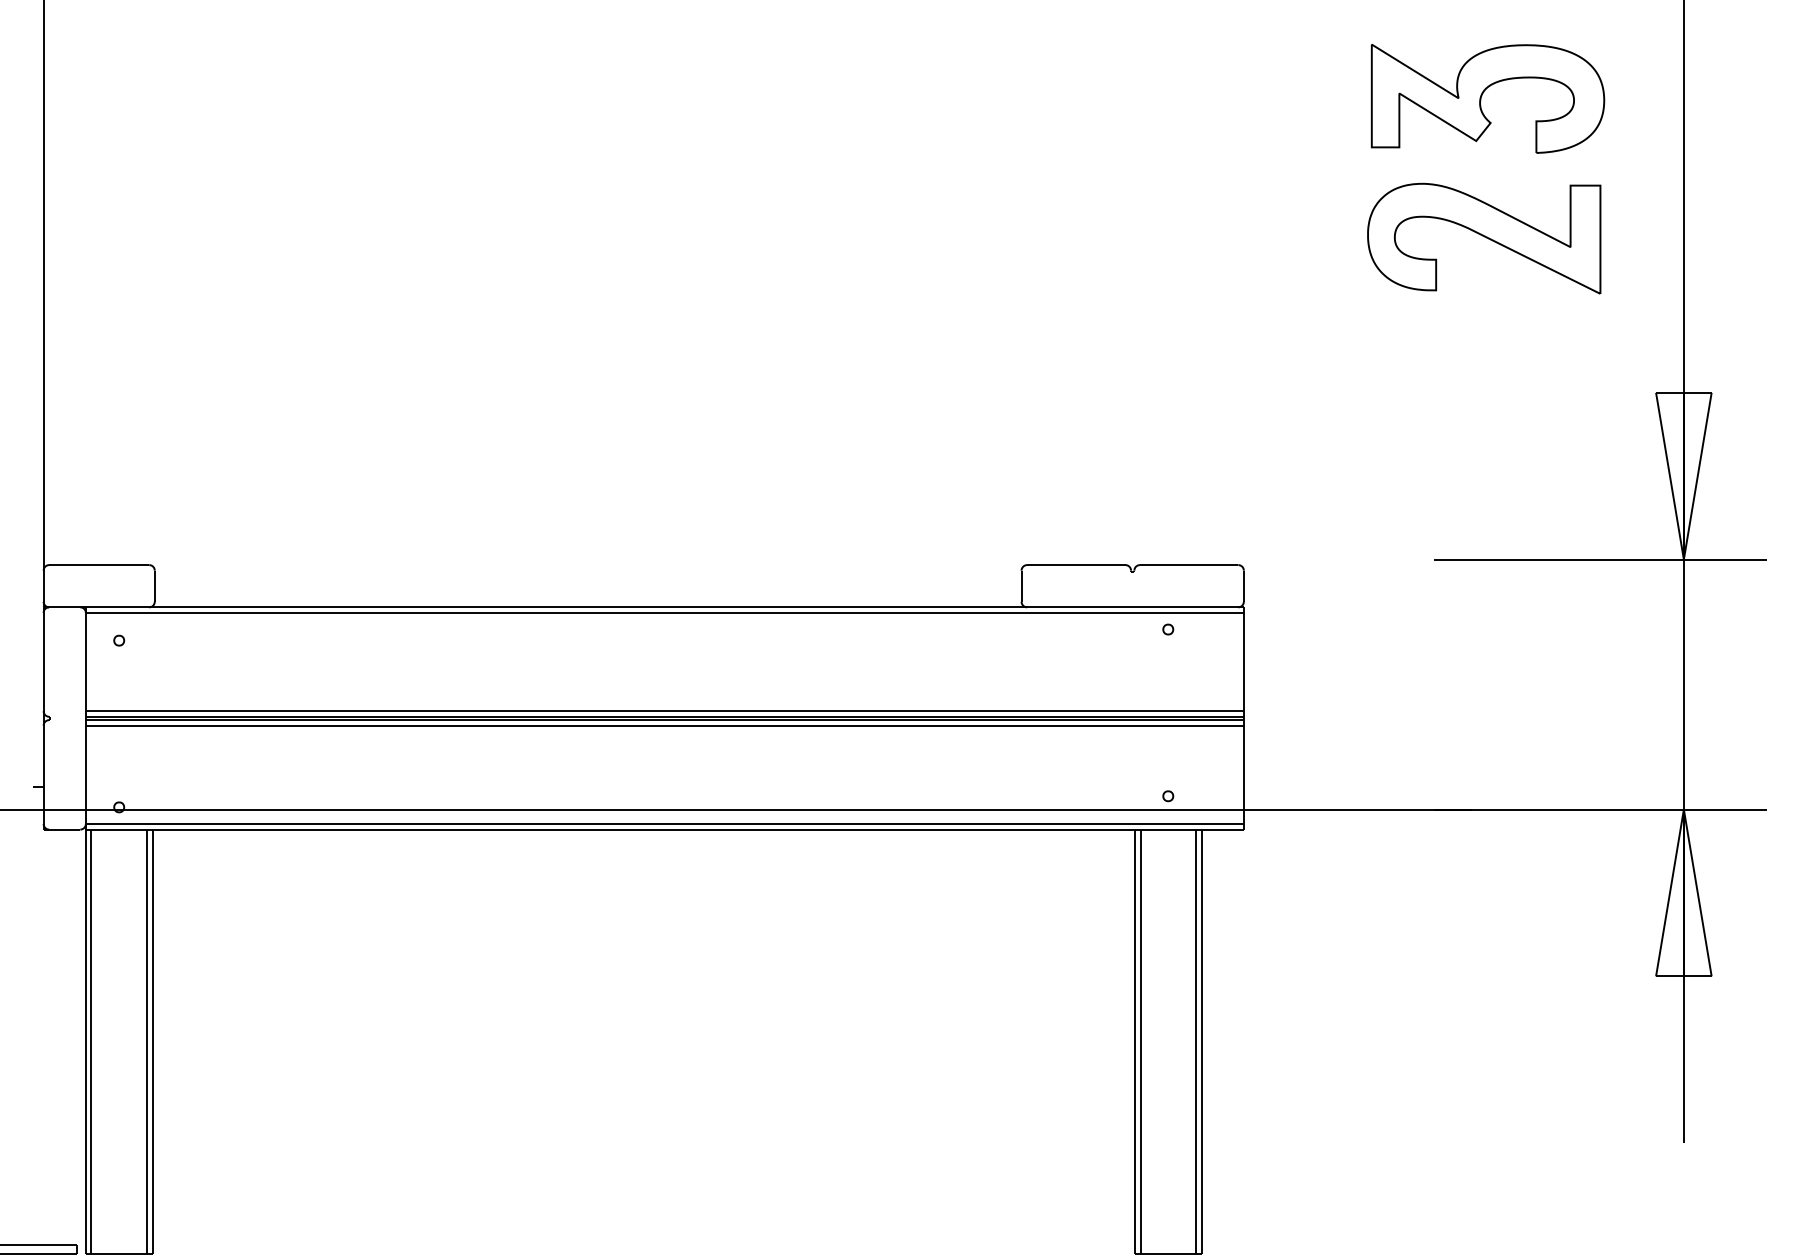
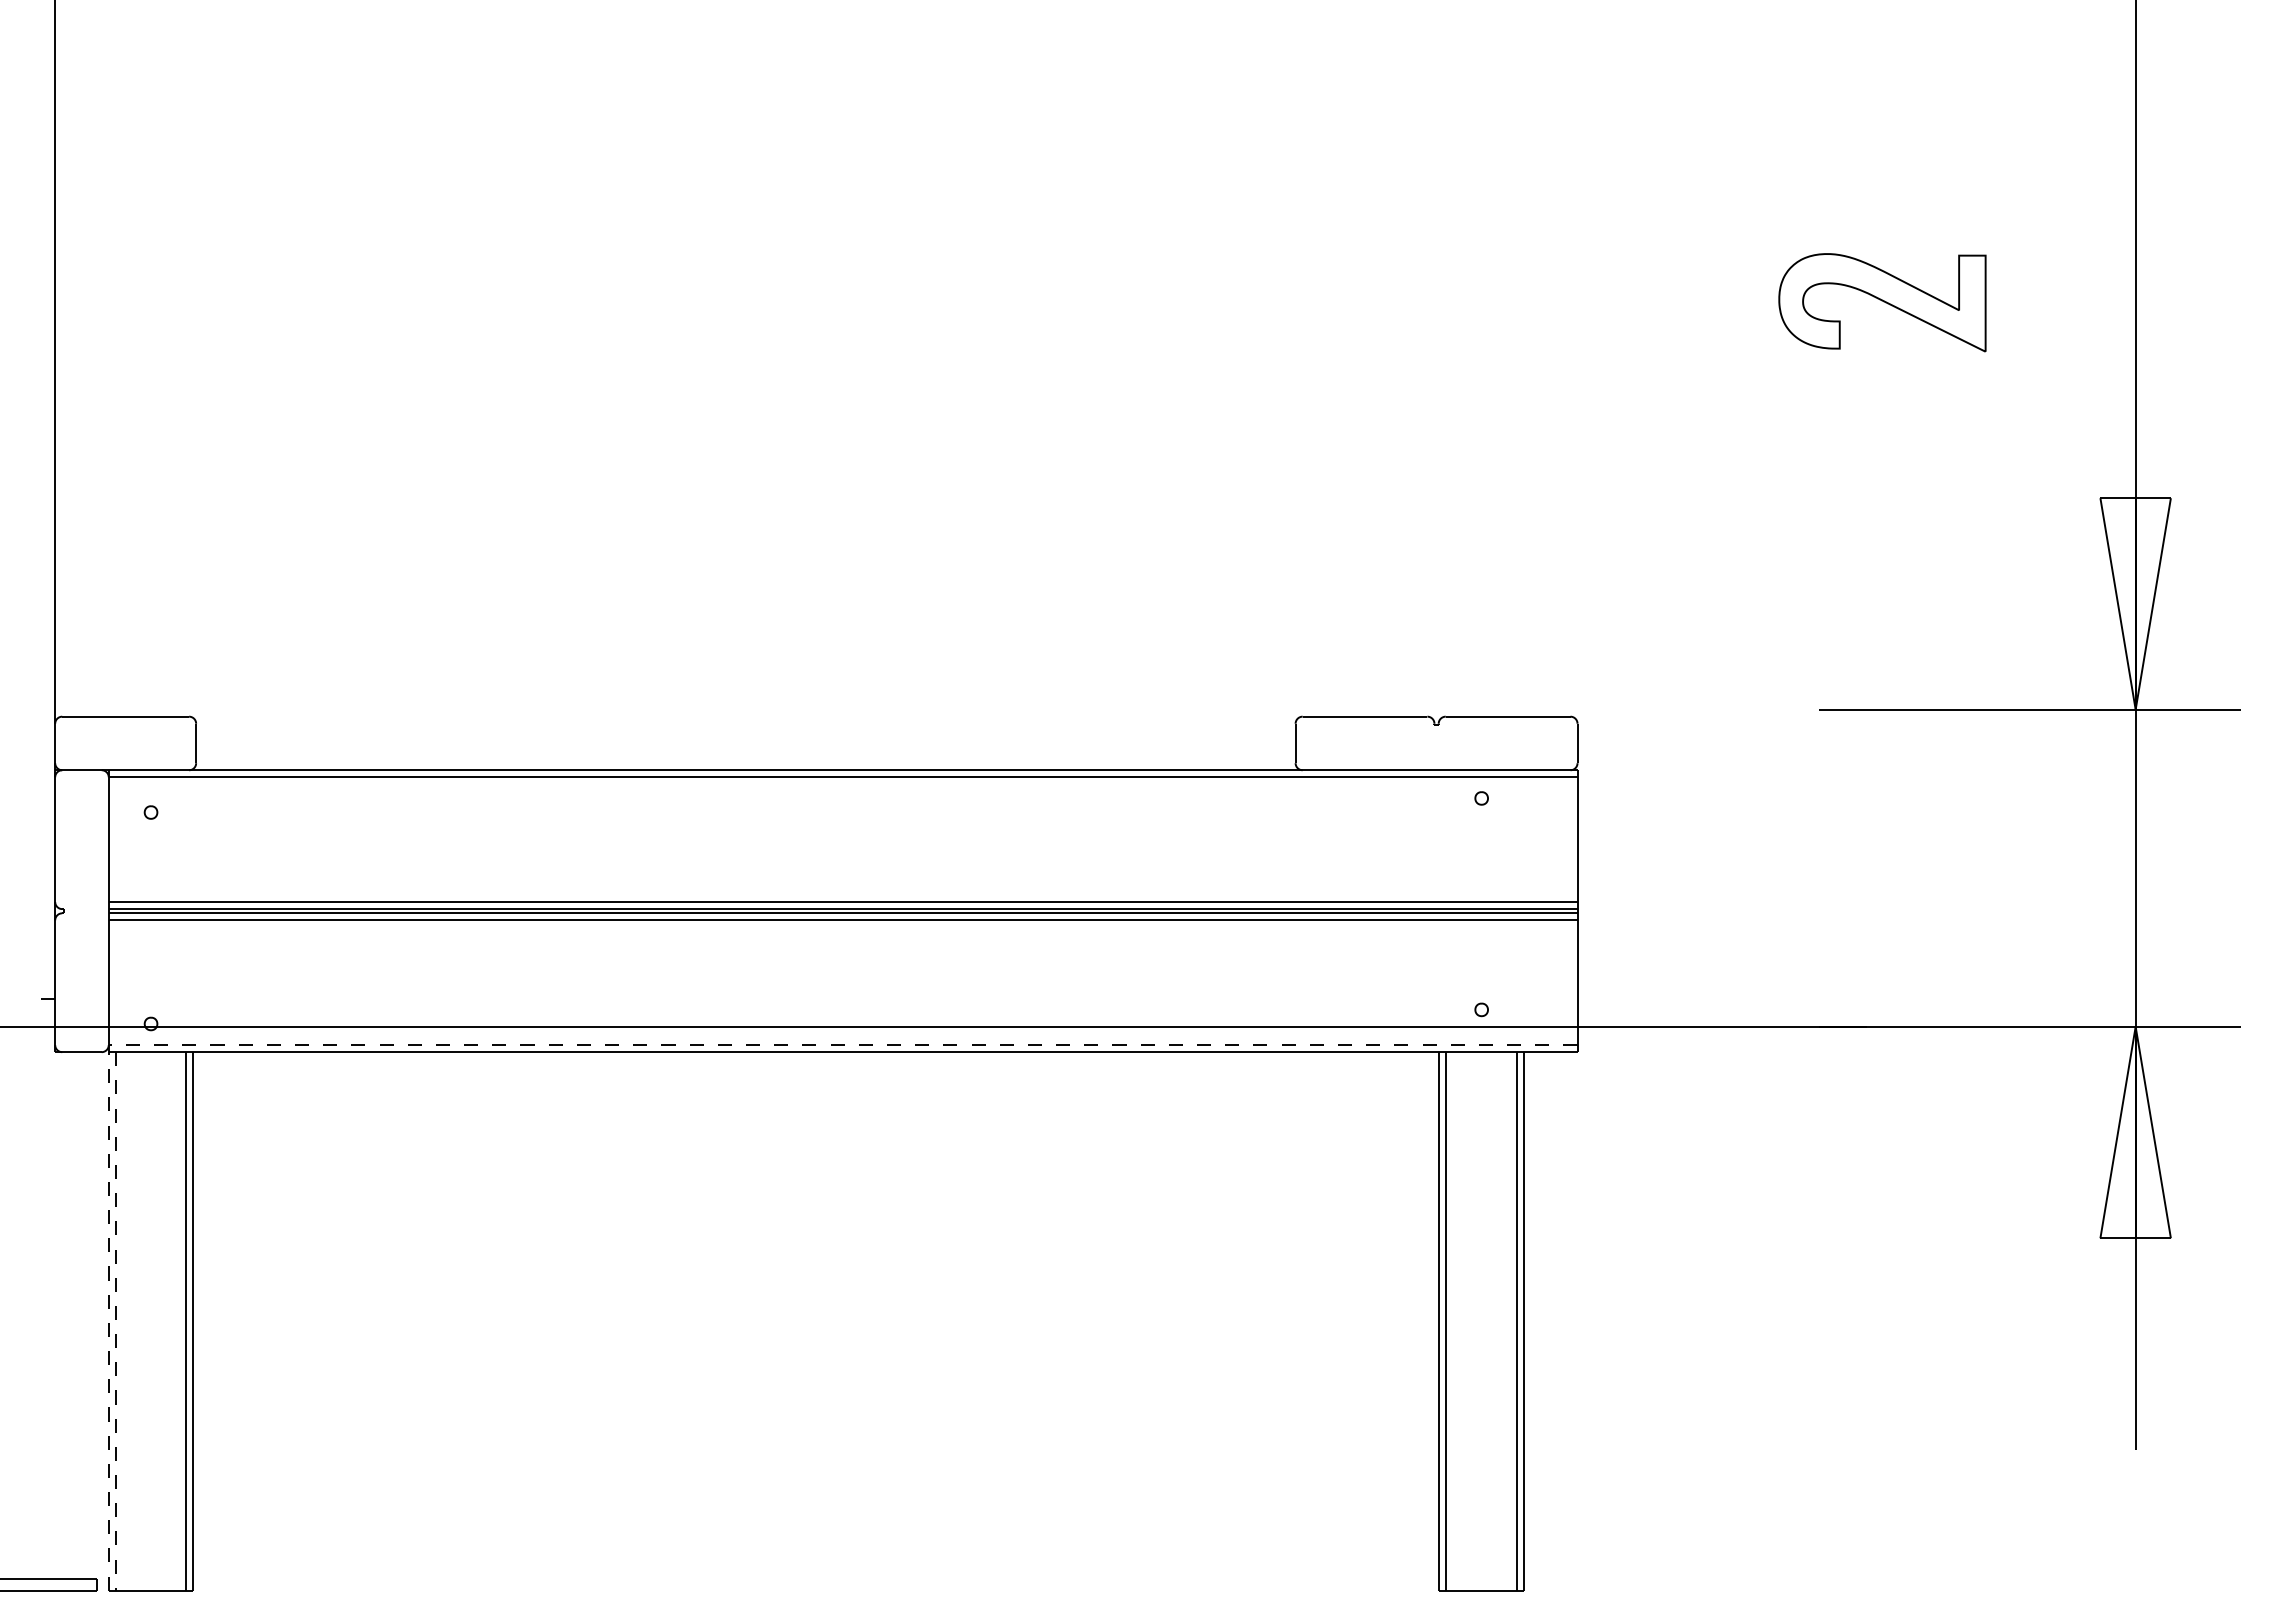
part: (1482, 95) -> (1880, 120), removed
part: (1484, 238) -> (1882, 302), size x0.7
line: (664, 824) -> (842, 1045), solid -> dashed
line: (85, 1041) -> (108, 1320), solid -> dashed
line: (91, 1041) -> (115, 1321), solid -> dashed

